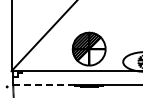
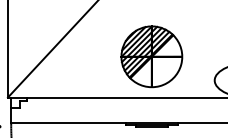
line: (44, 85) -> (68, 124), dashed -> solid

